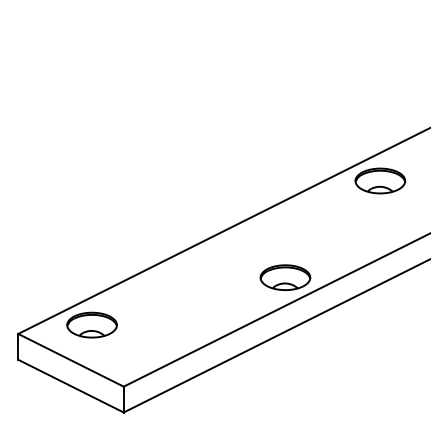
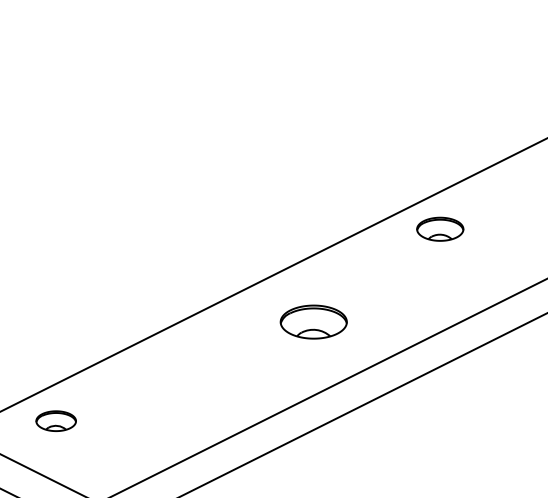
part: (380, 180) -> (440, 228), size x0.7
part: (285, 277) -> (313, 321), moved
part: (91, 324) -> (55, 420), size x0.6

